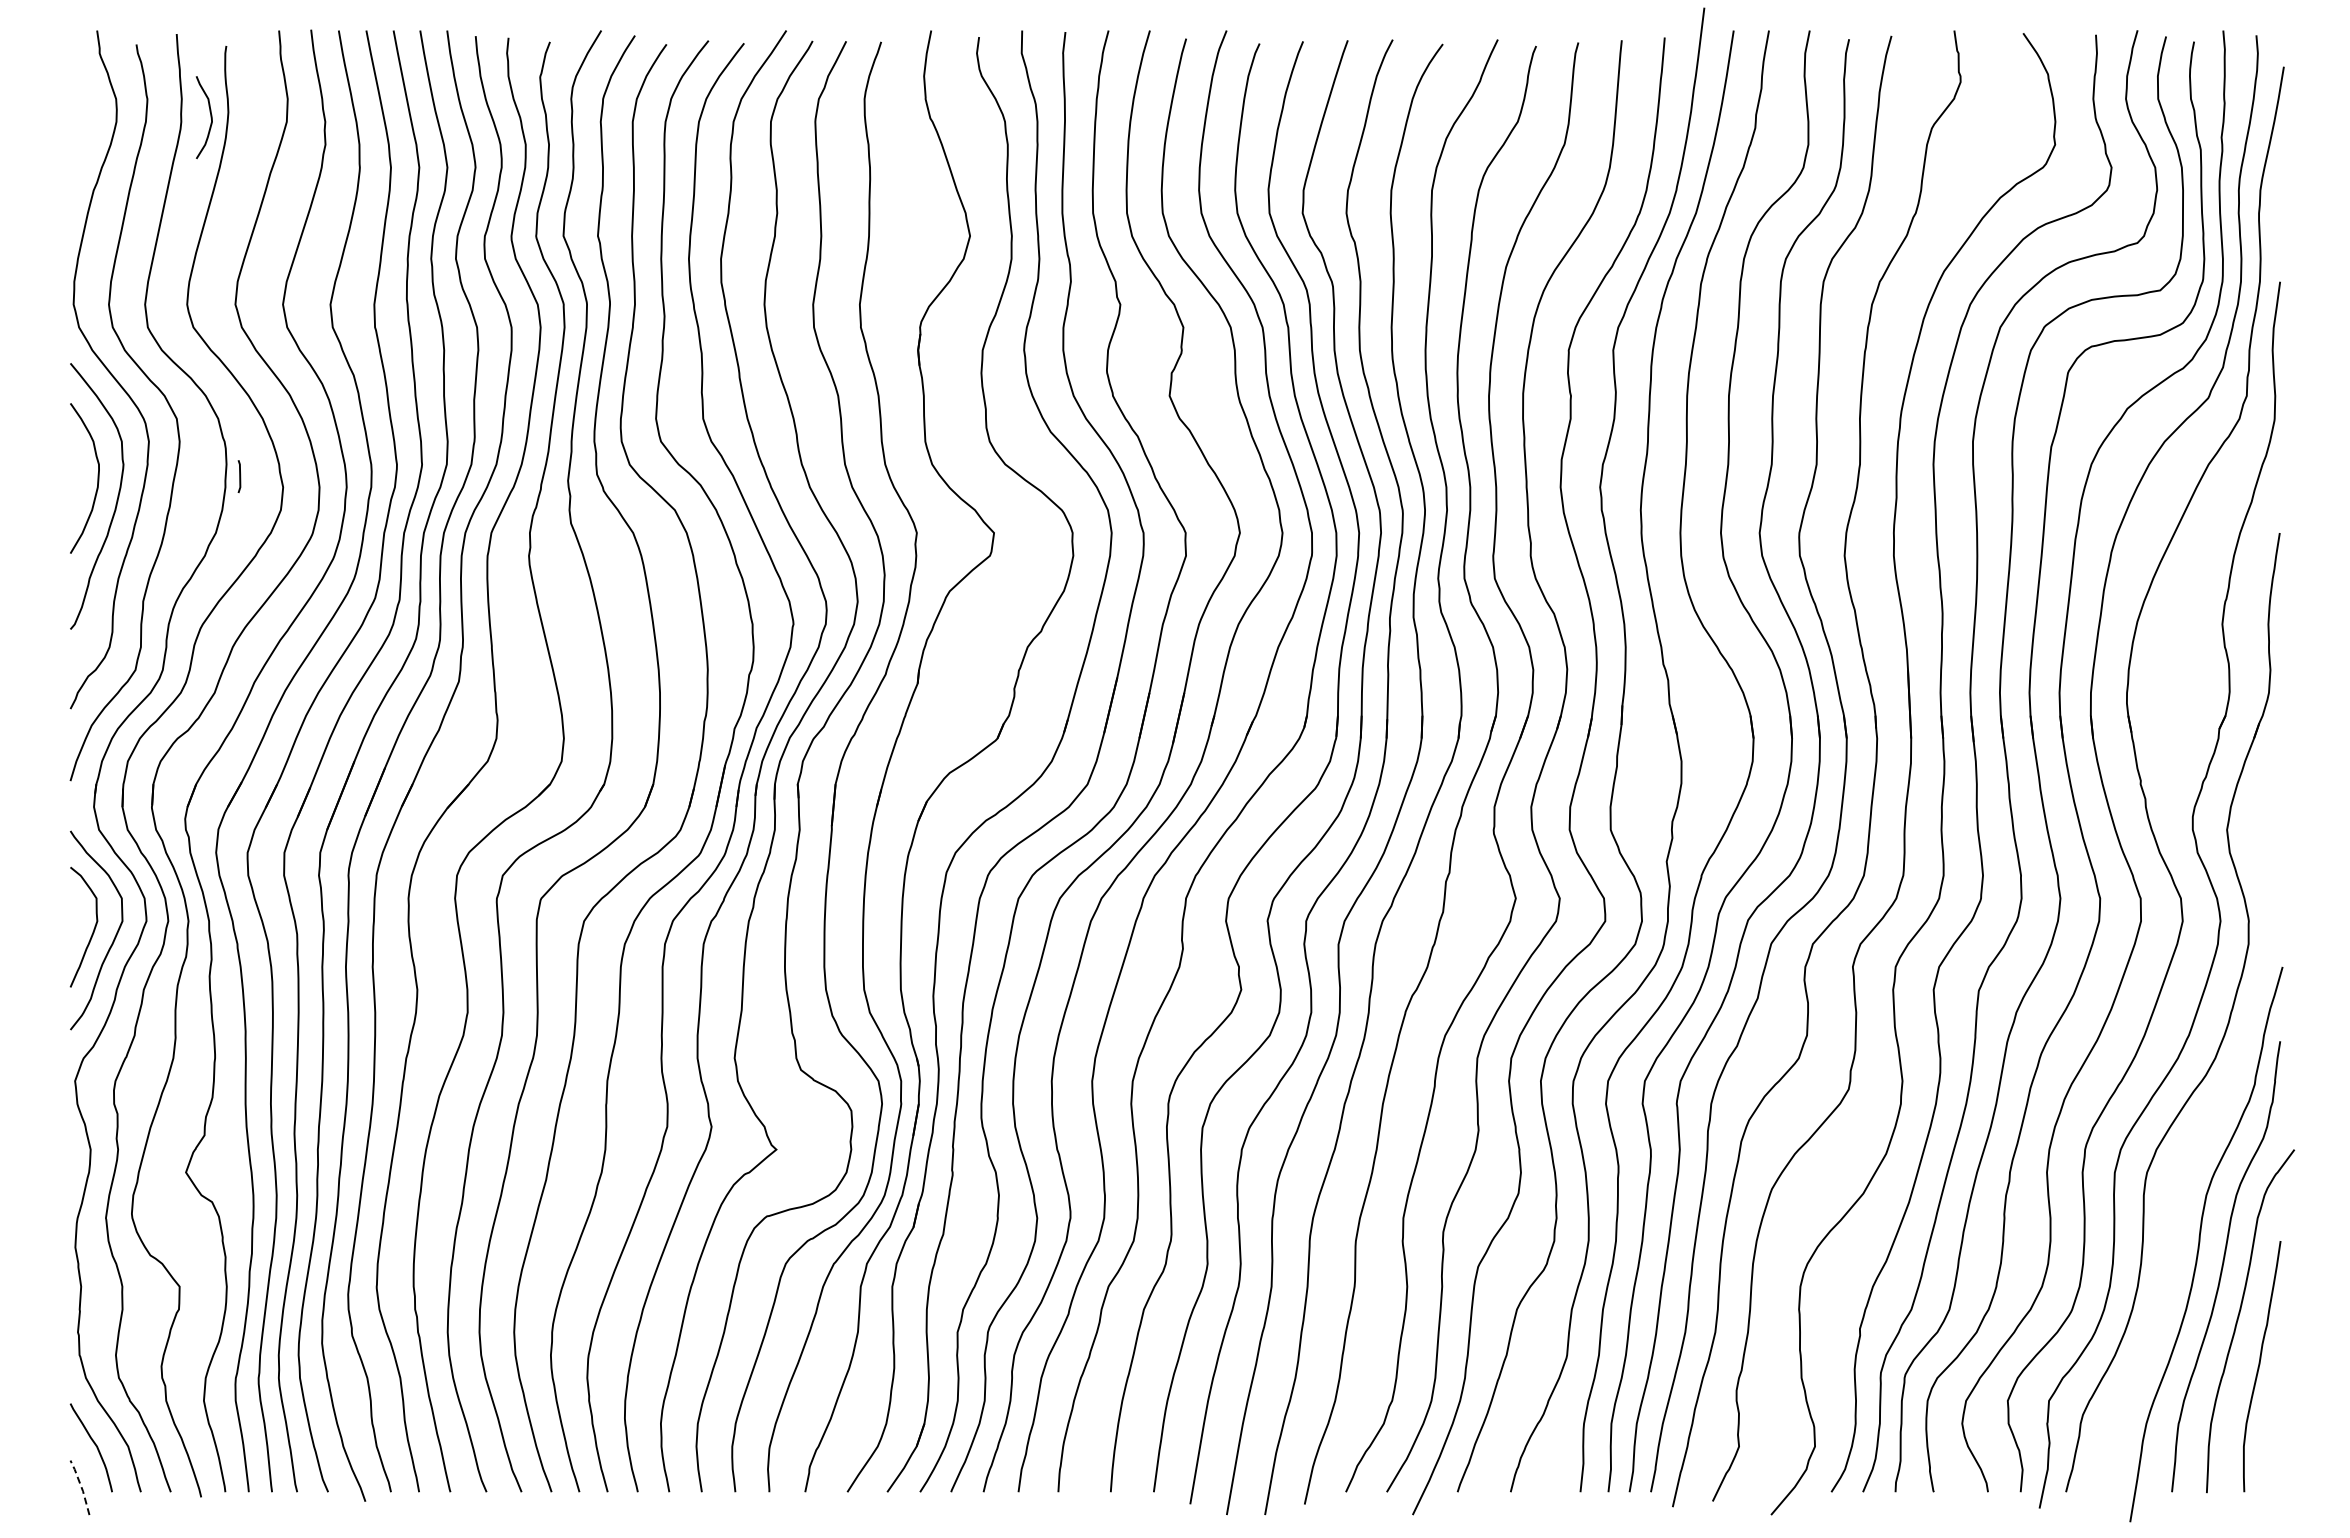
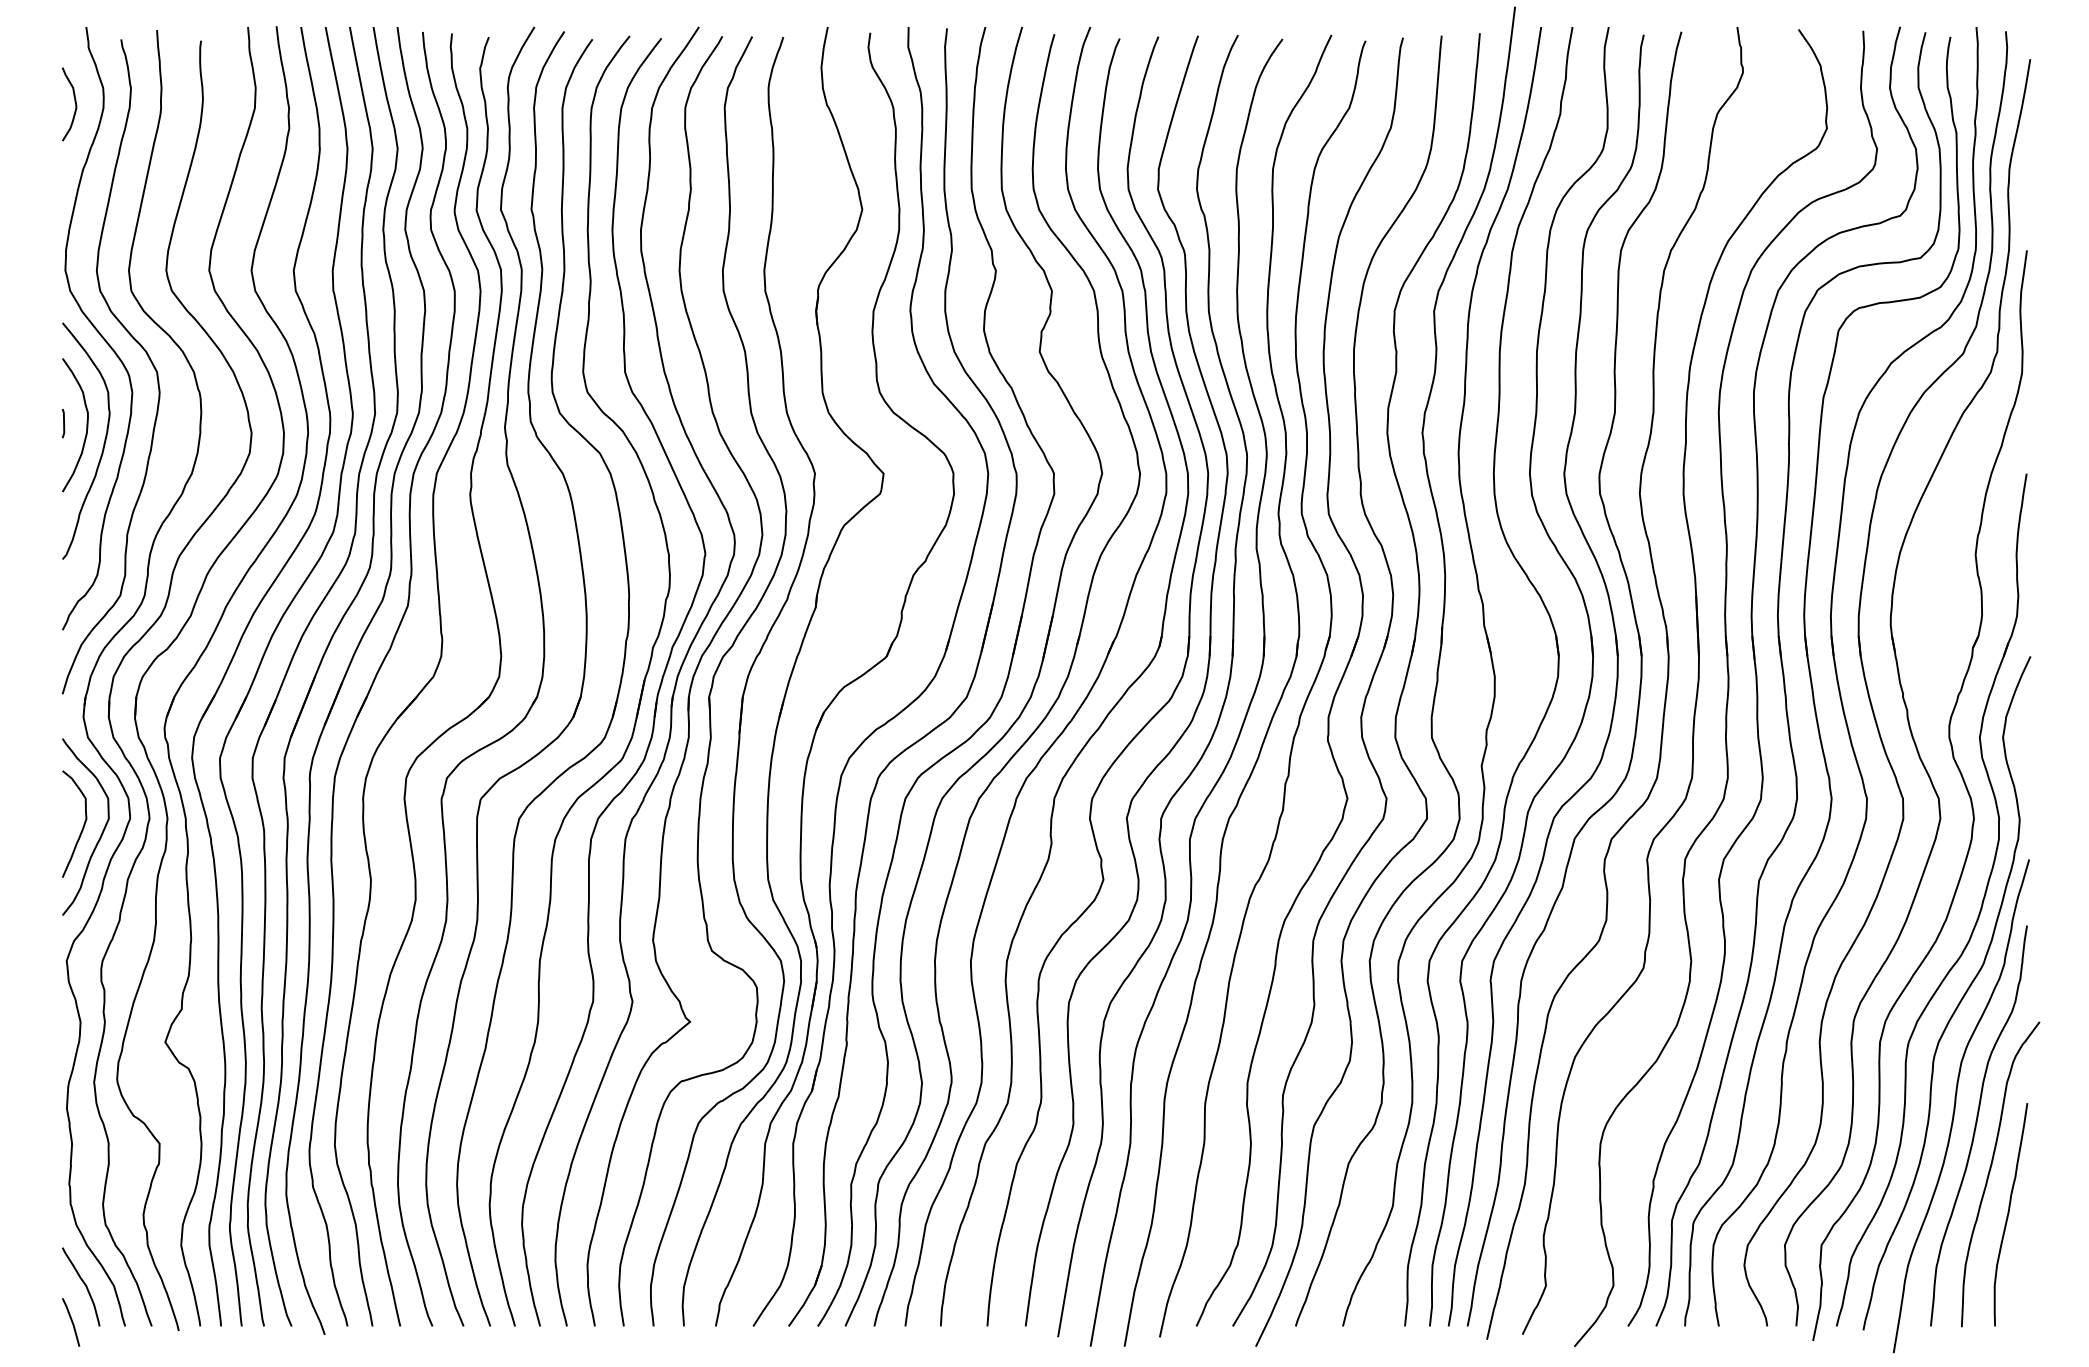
curve: (210, 117) -> (75, 104), moved
line: (239, 476) -> (63, 423), moved
curve: (2205, 1124) -> (1960, 999), added
line: (81, 1486) -> (72, 1321), dashed -> solid

